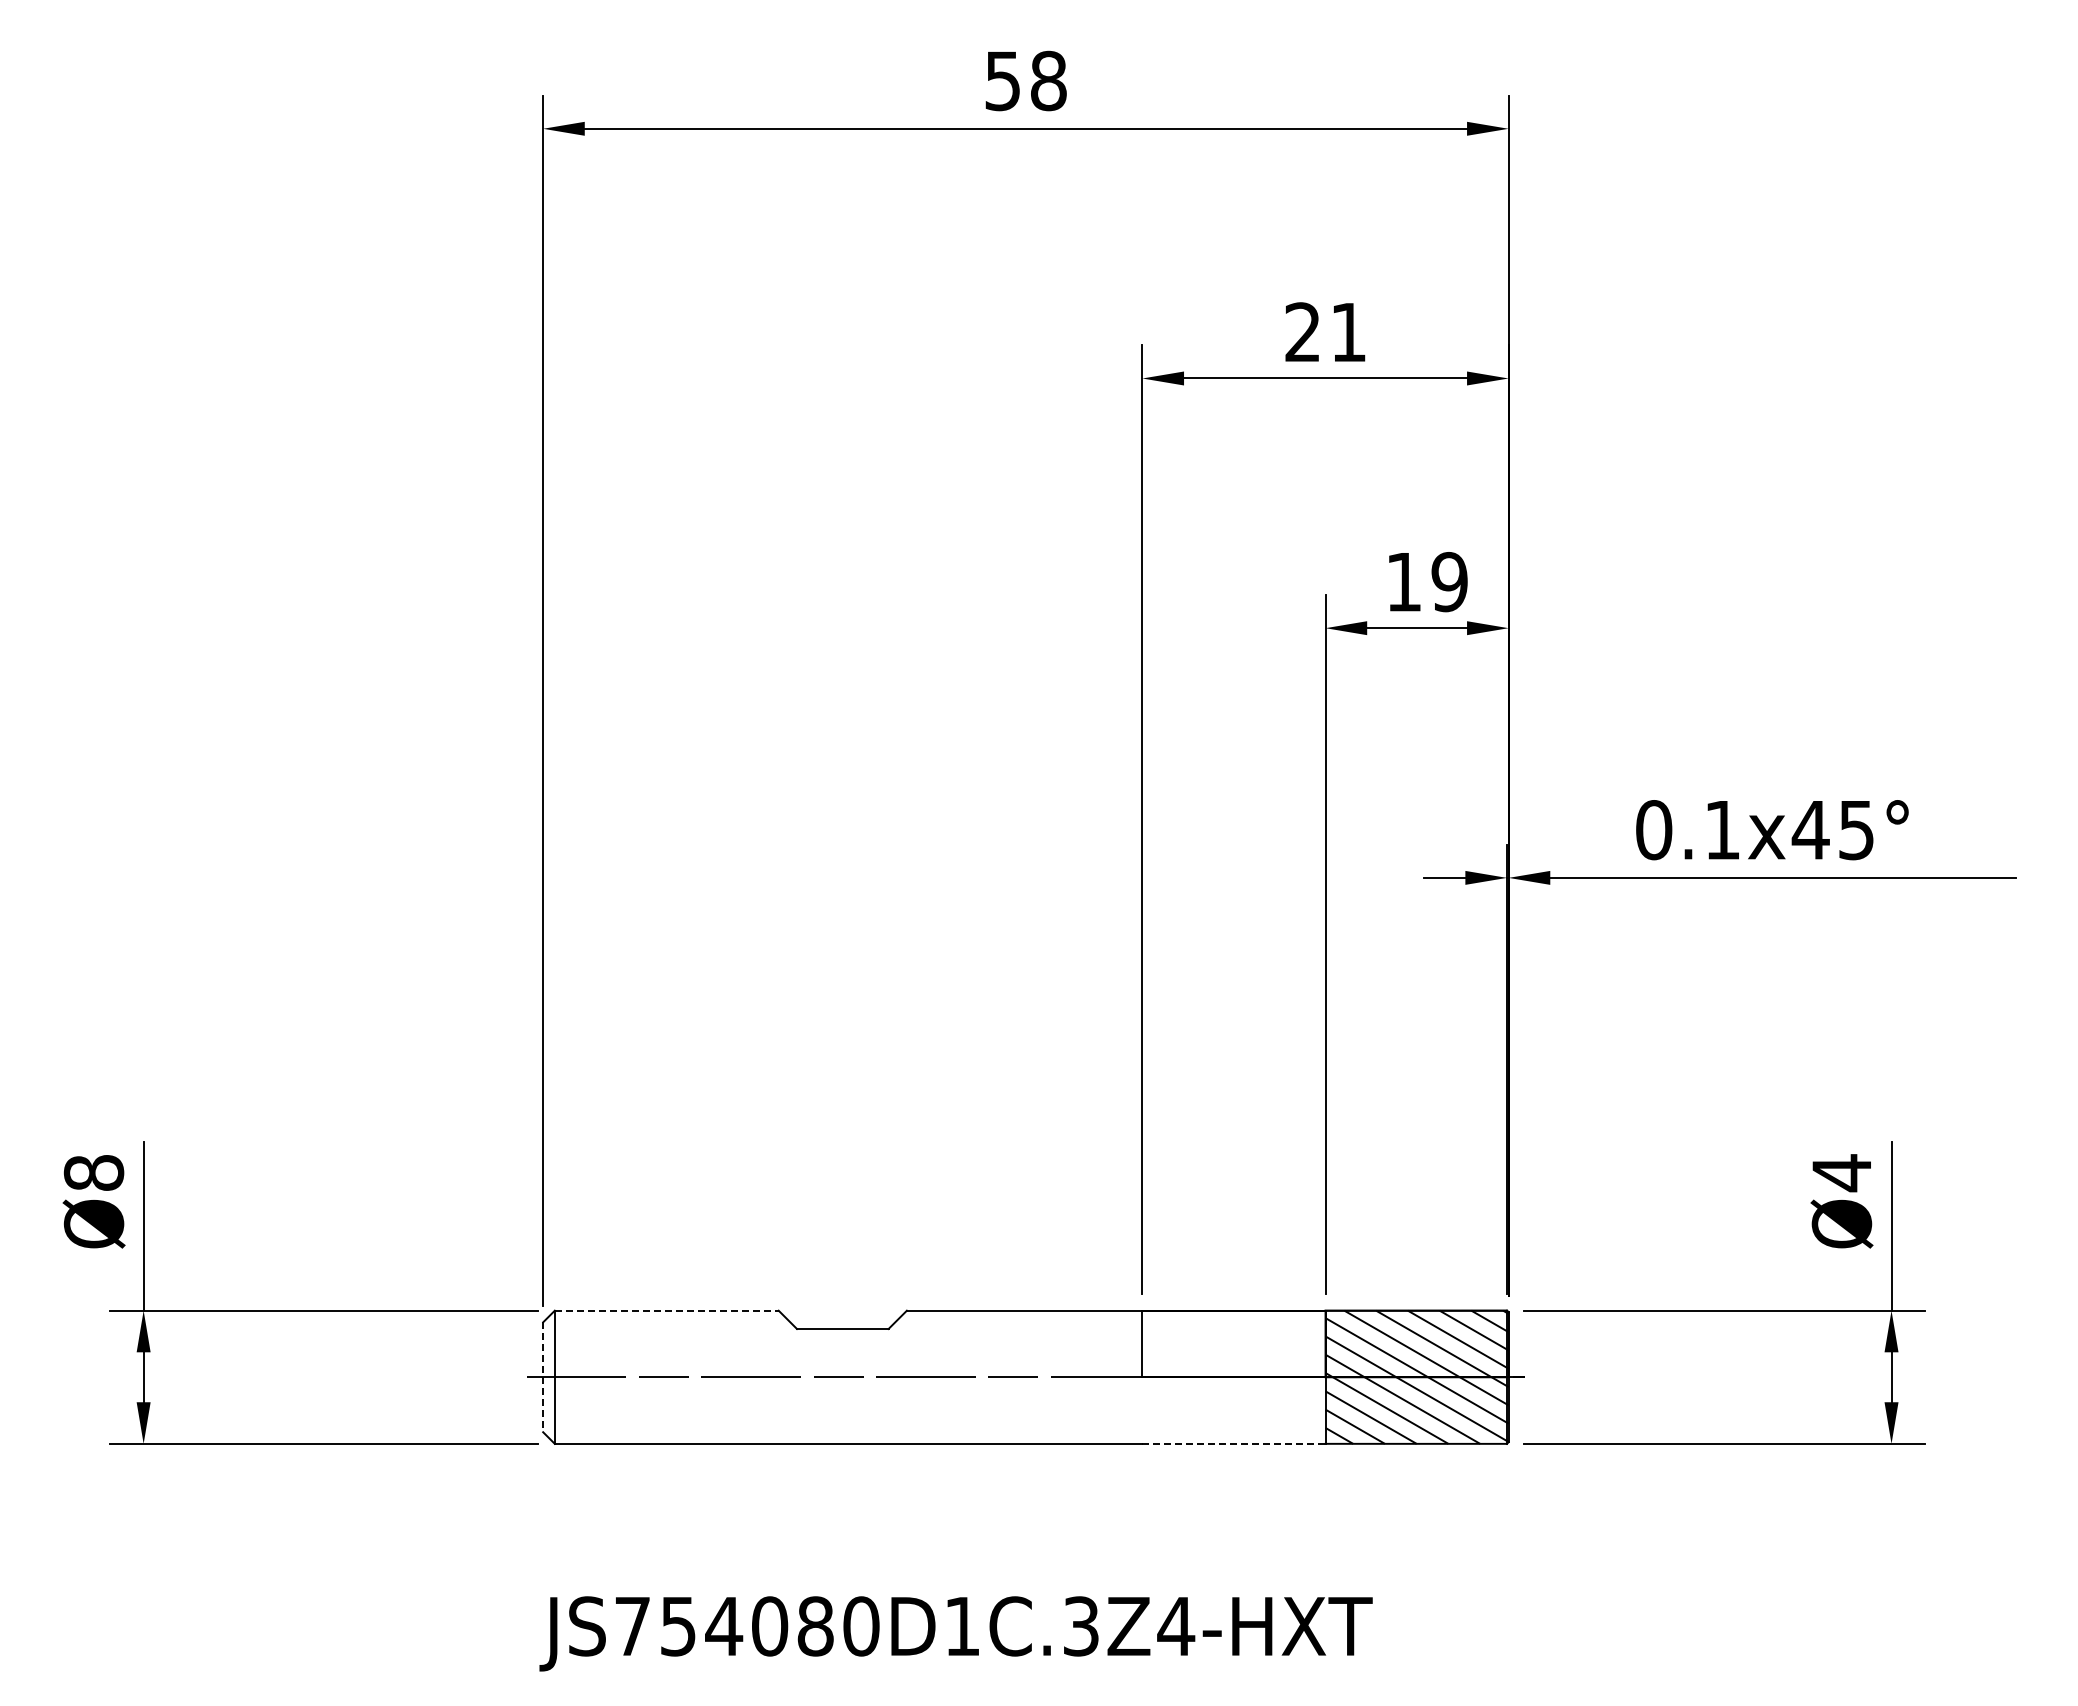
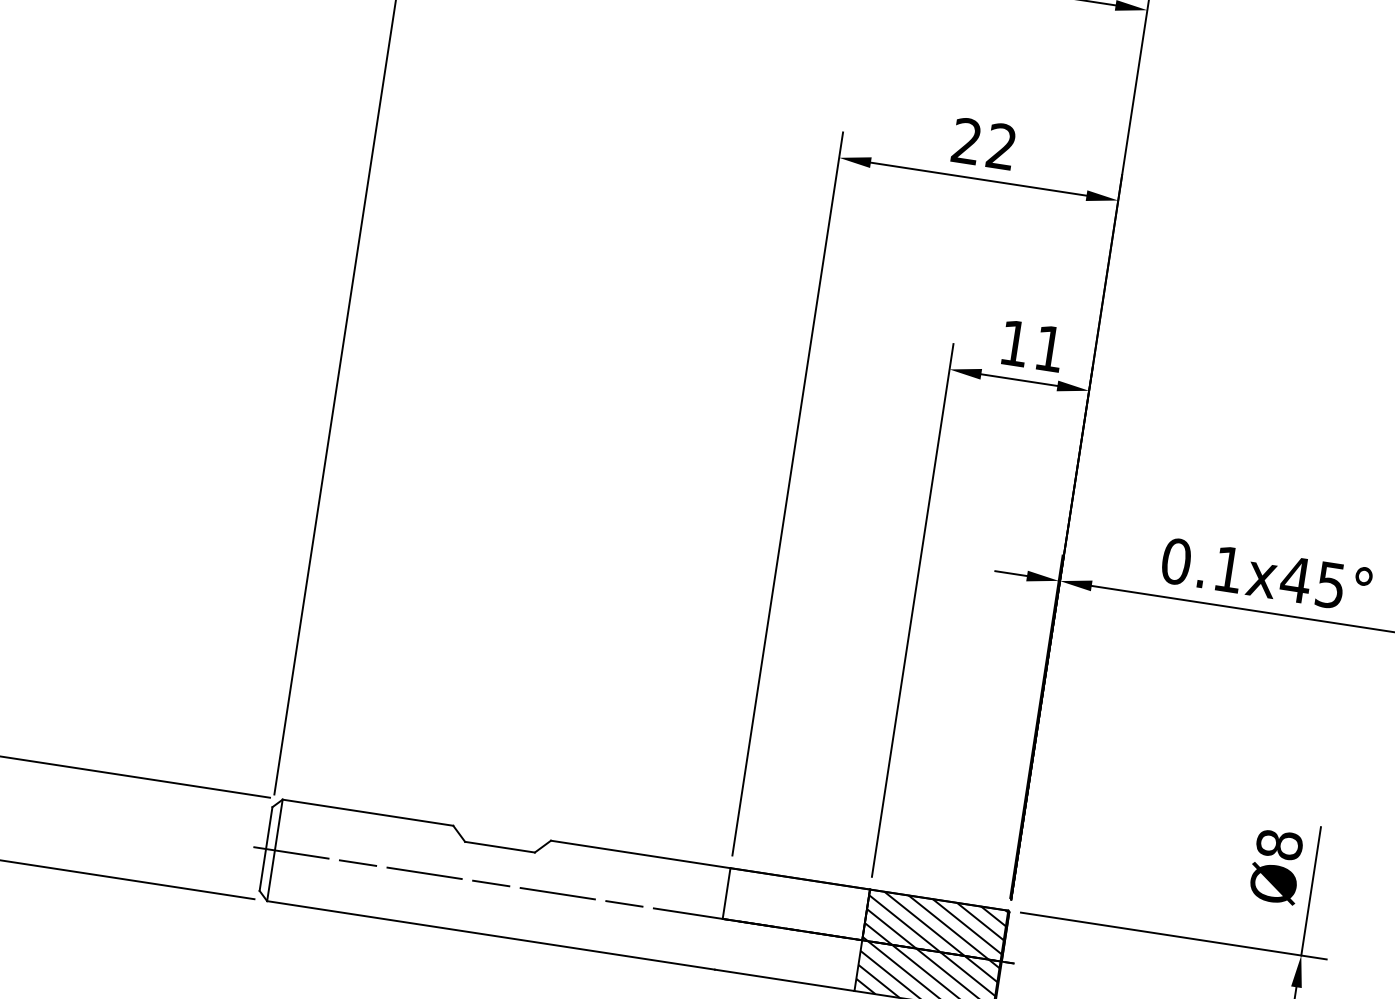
text: (1348, 331) -> (1001, 146), 21 -> 22
text: (1449, 582) -> (1049, 349), 19 -> 11
text: (1841, 1173) -> (1279, 845), Ø4 -> Ø8
line: (666, 1310) -> (367, 812), dashed -> solid
line: (543, 1377) -> (266, 849), dashed -> solid
line: (1233, 1443) -> (784, 980), dashed -> solid

